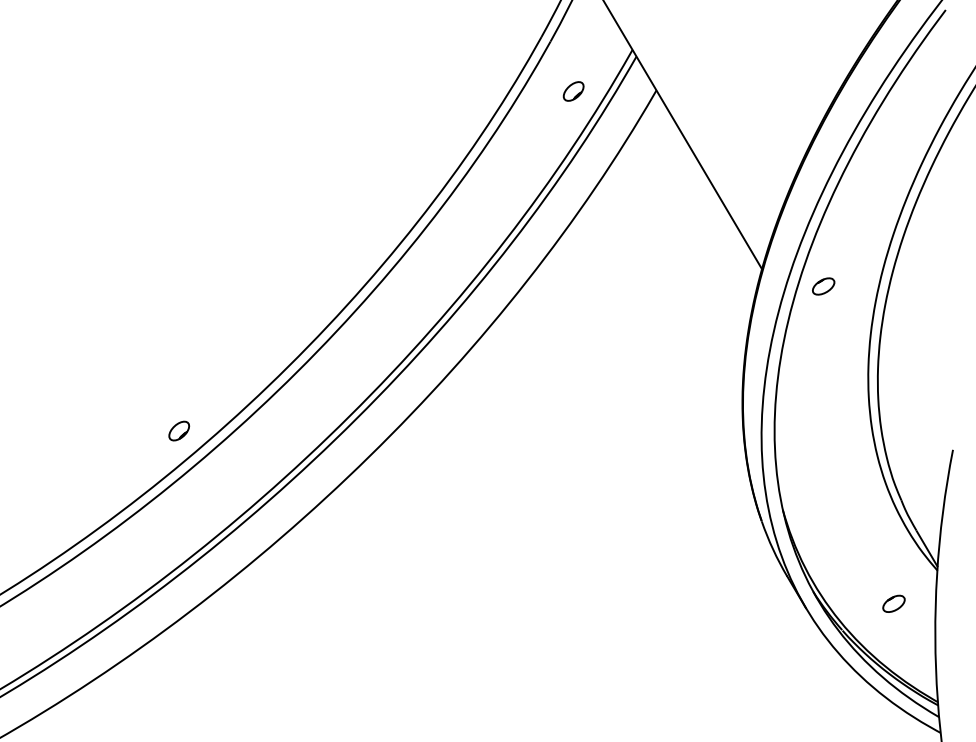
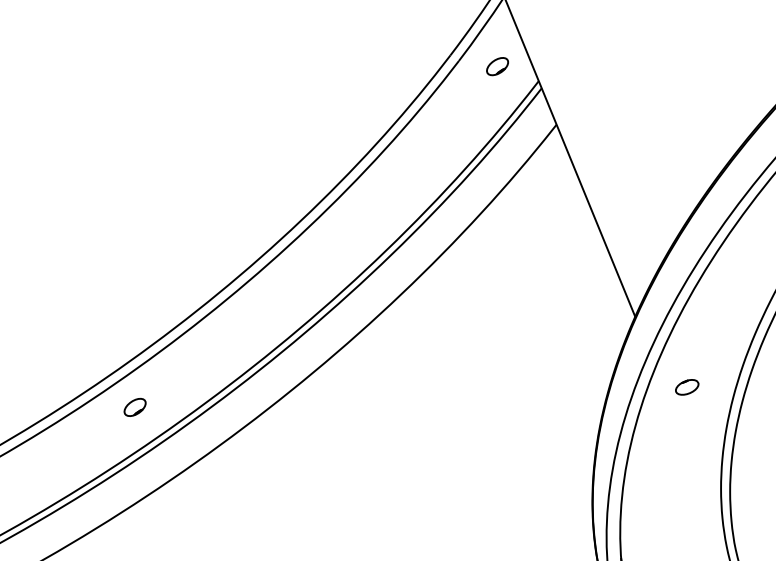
part: (573, 91) -> (497, 66), moved
part: (823, 286) -> (687, 387), moved
part: (179, 430) -> (135, 406), moved

